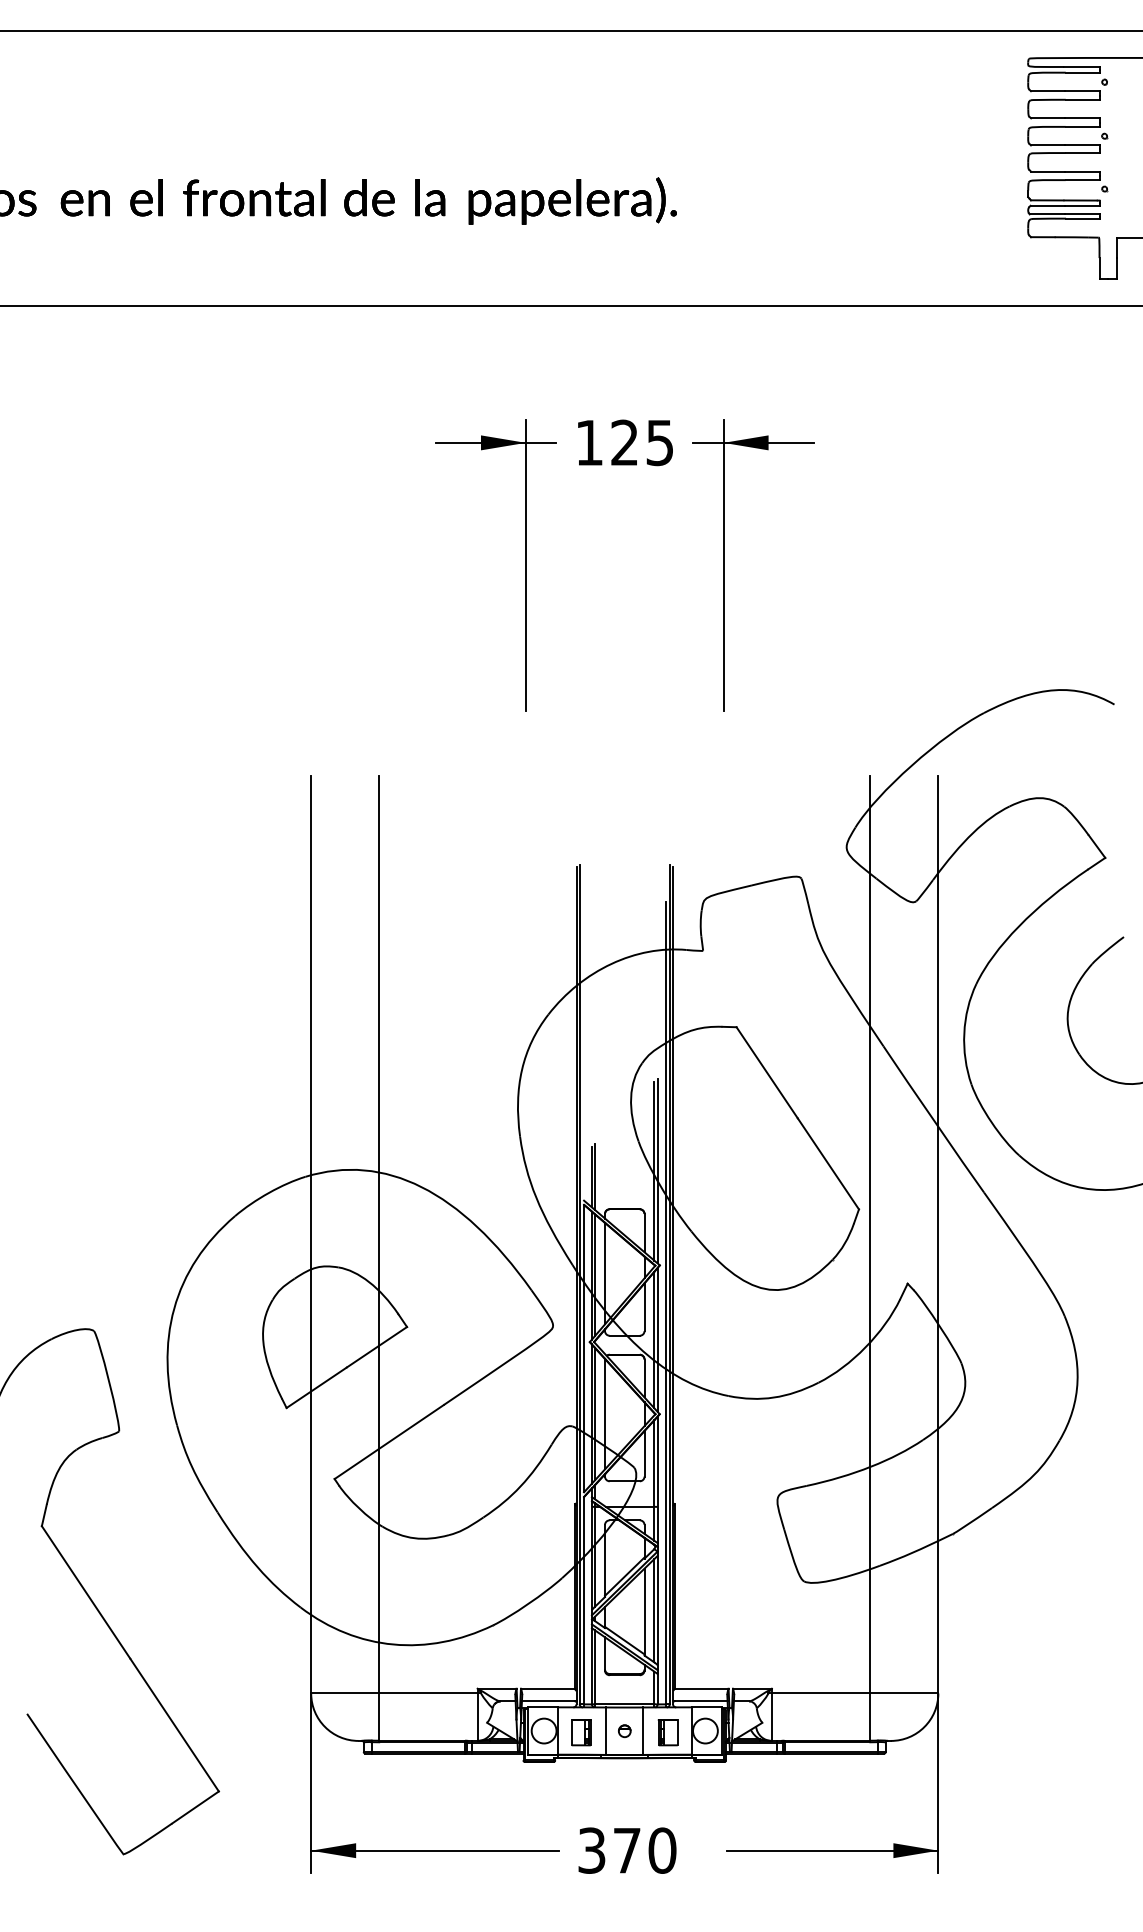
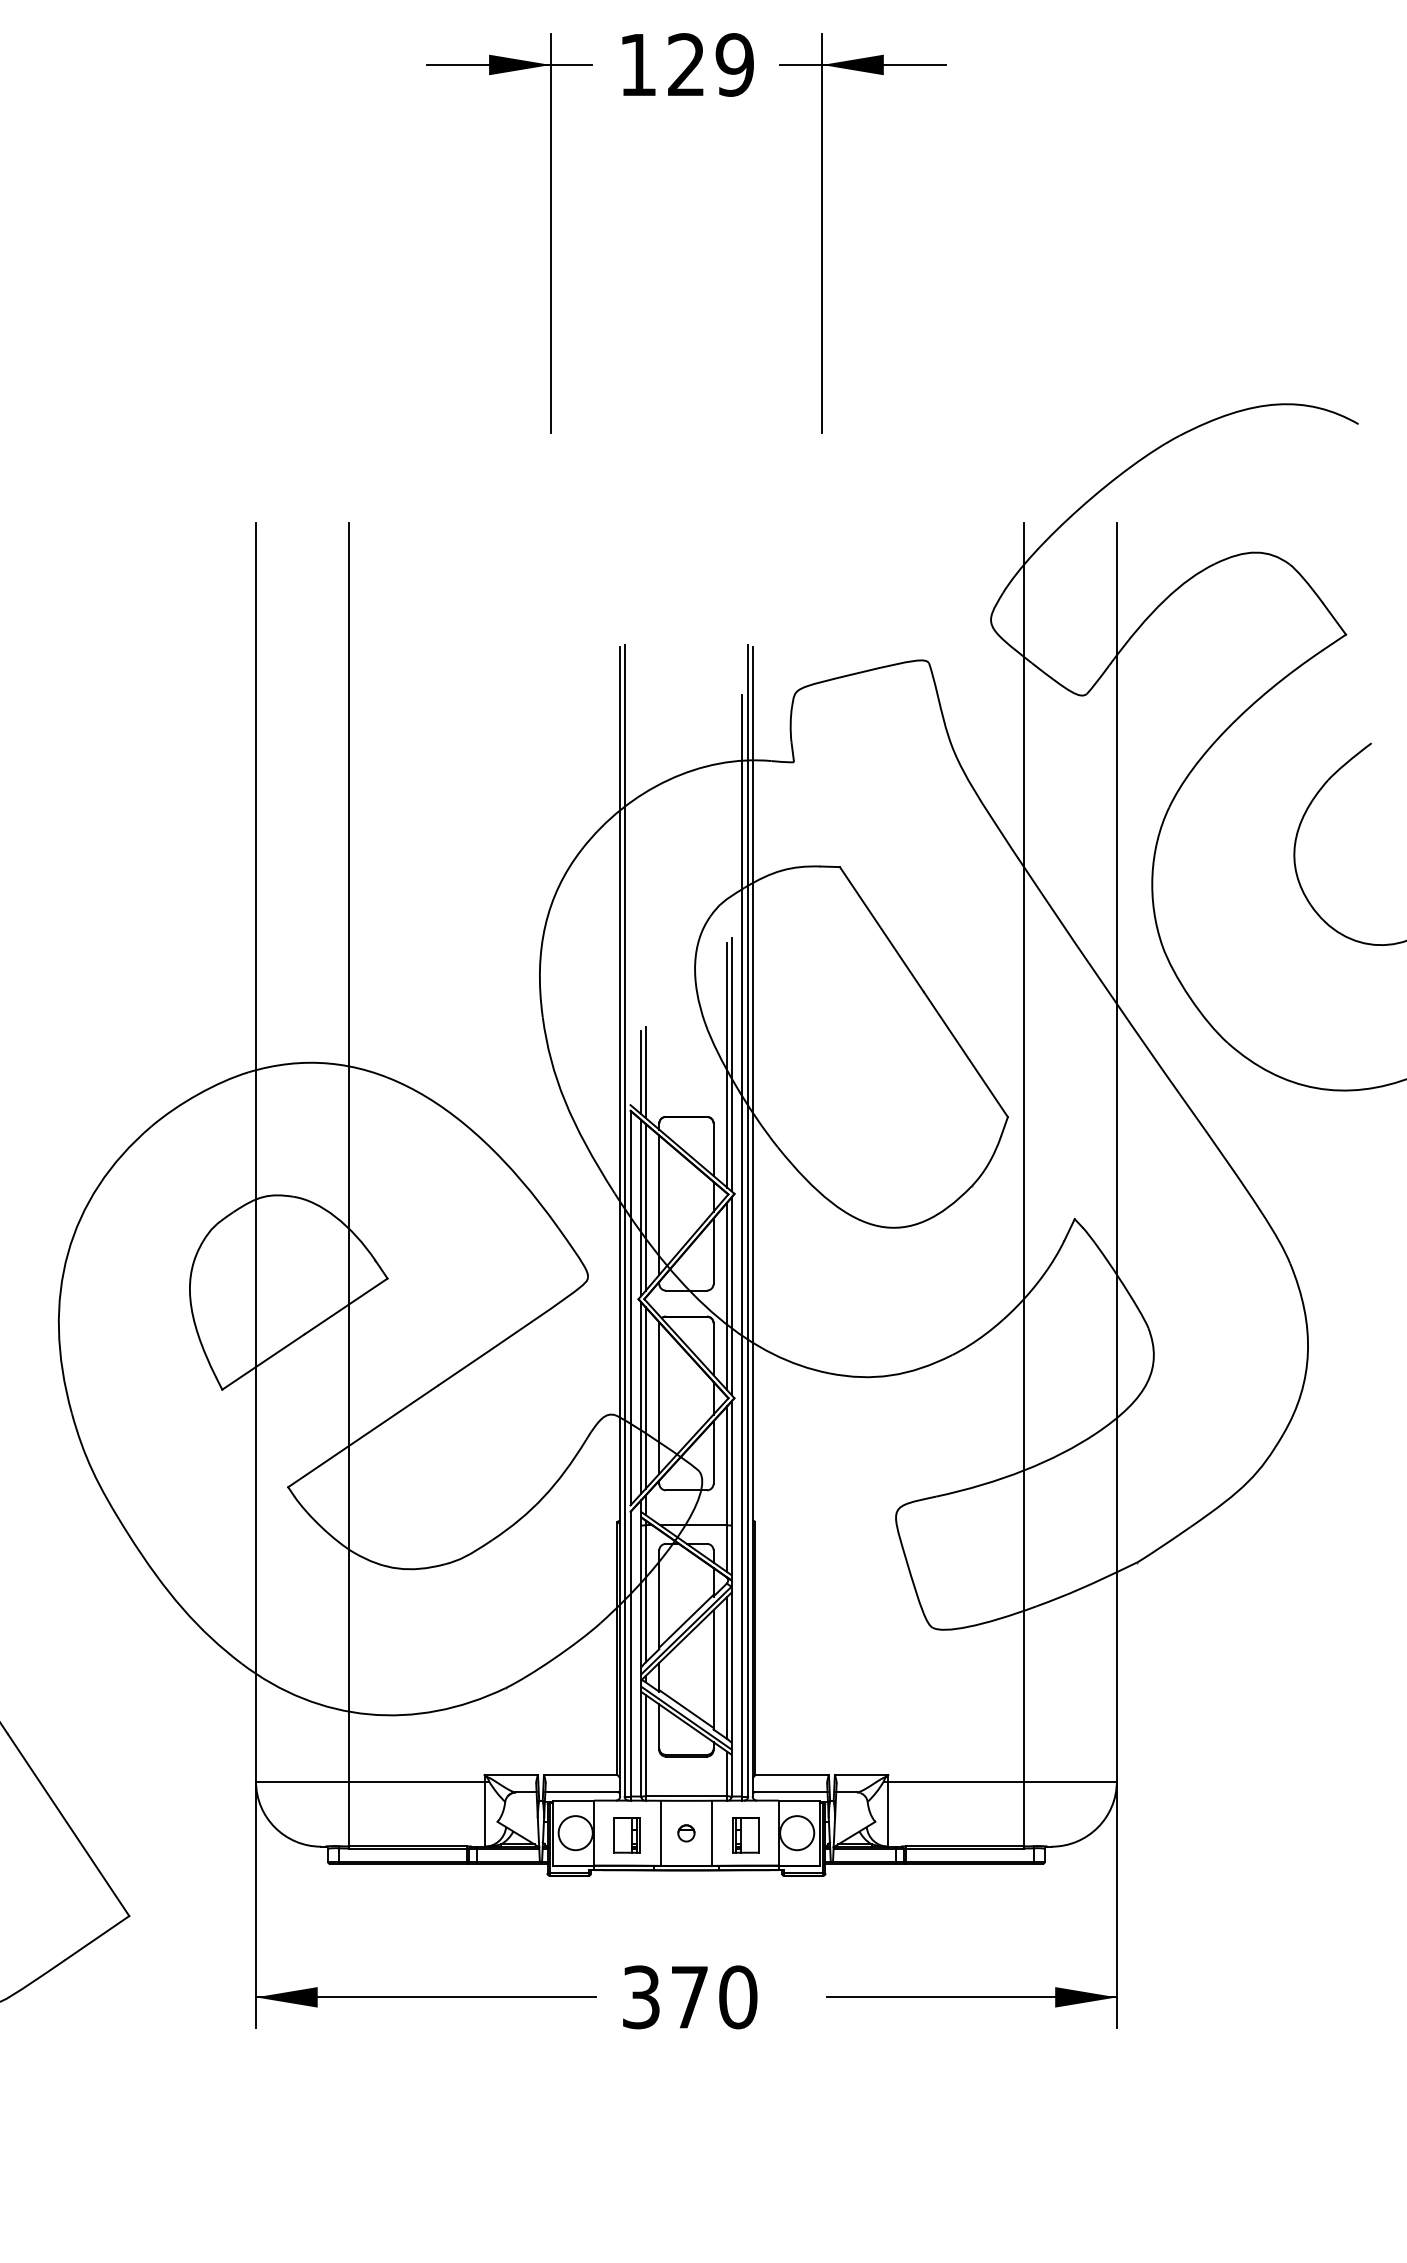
text: (659, 442) -> (734, 64), 125 -> 129

